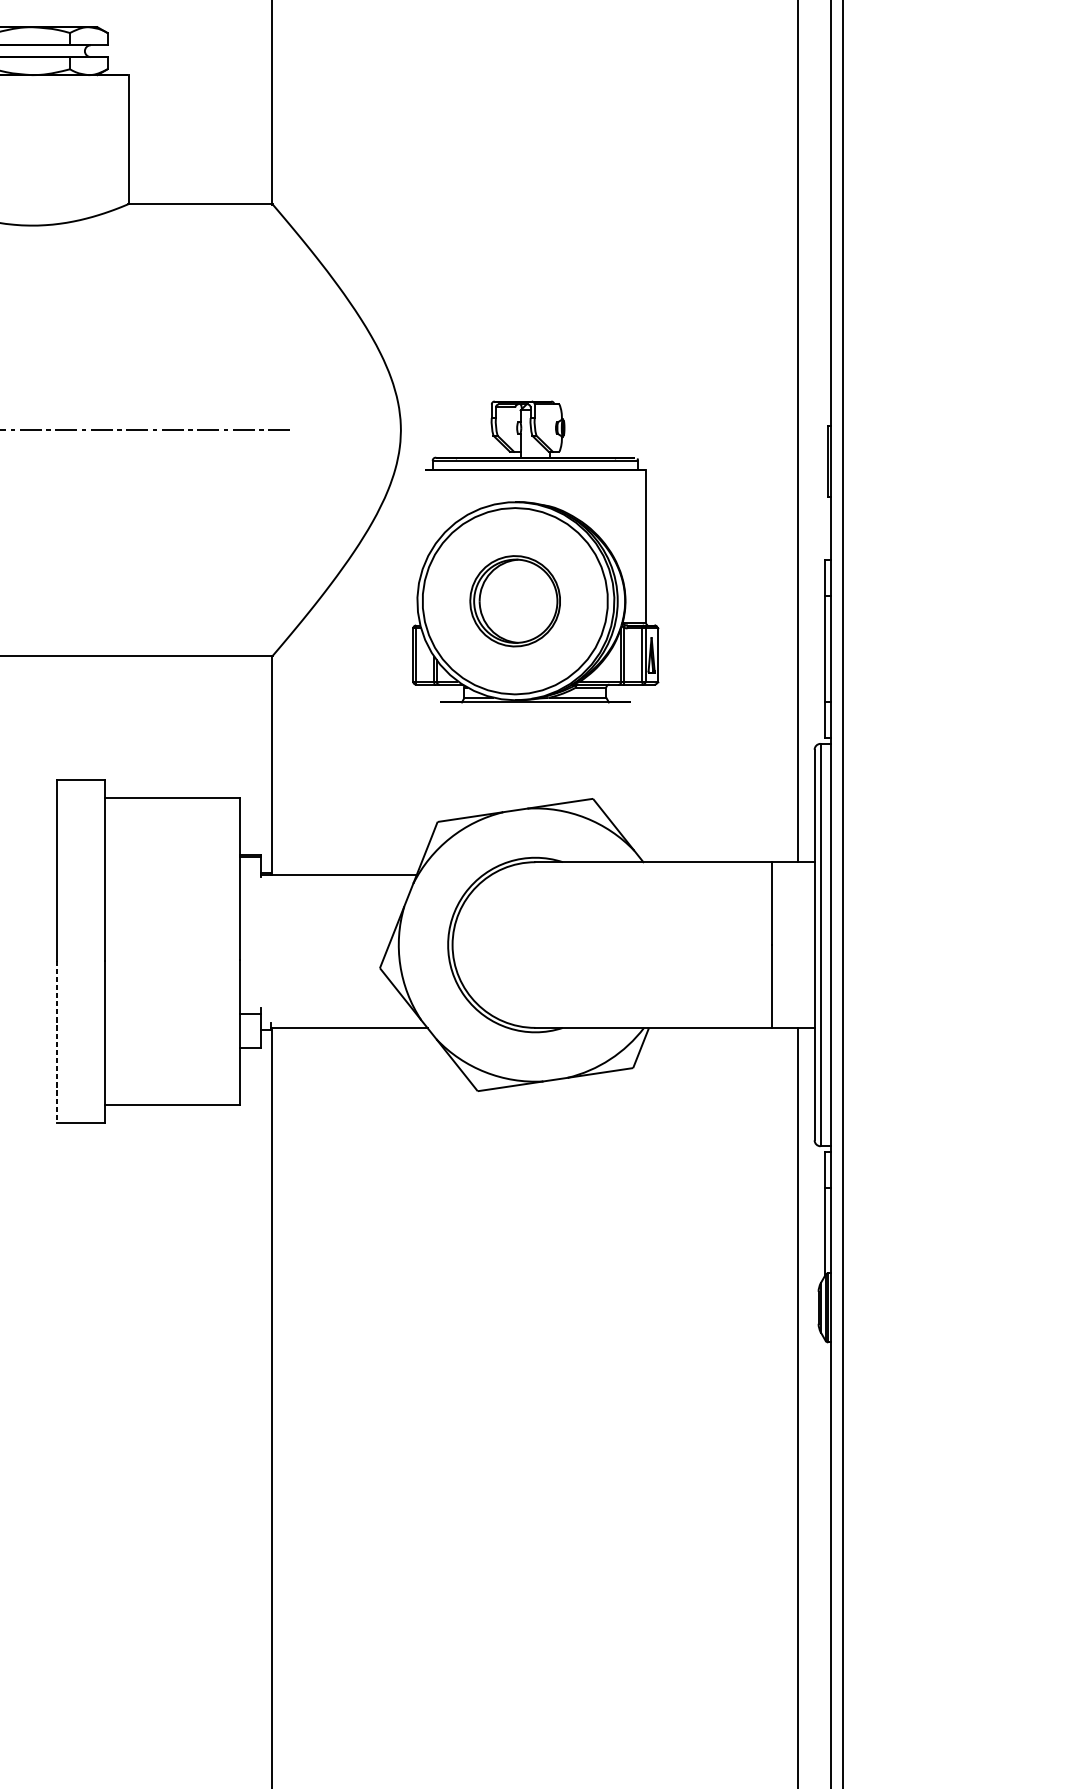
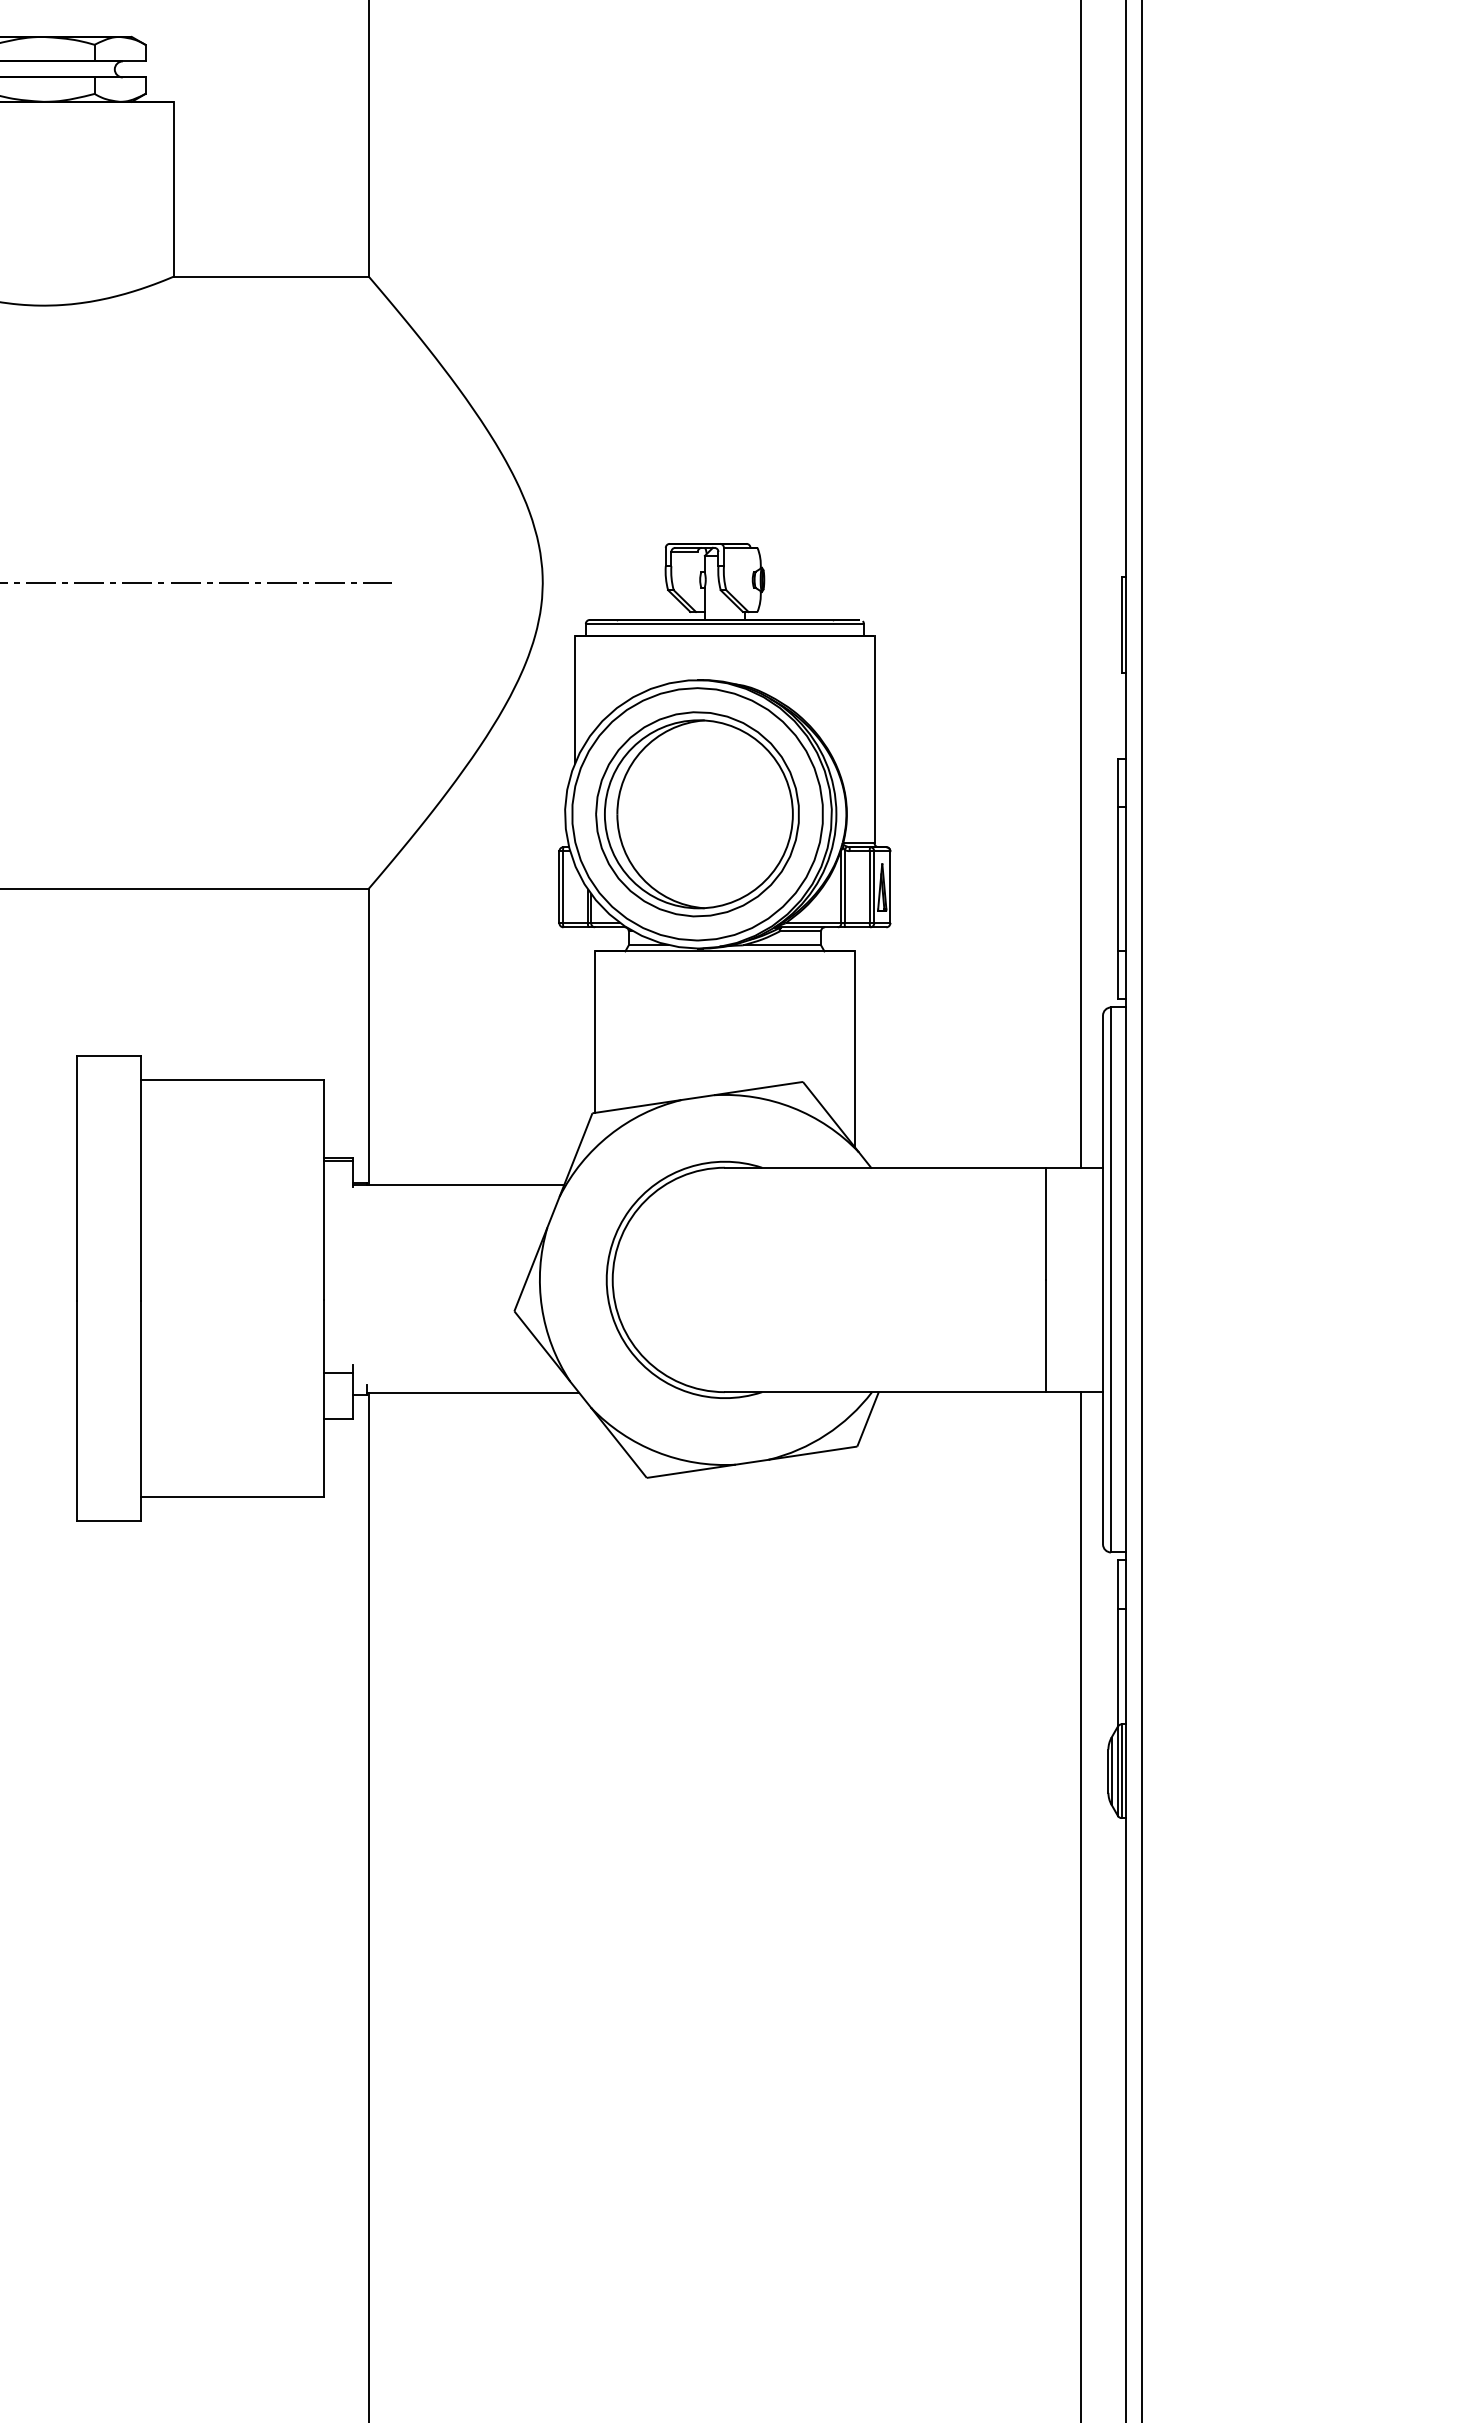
line: (425, 516) -> (575, 699), added
part: (515, 601) -> (697, 814), size x1.67
line: (439, 761) -> (594, 1031), added
line: (631, 774) -> (855, 1049), added
line: (57, 1042) -> (77, 1411), dashed -> solid

